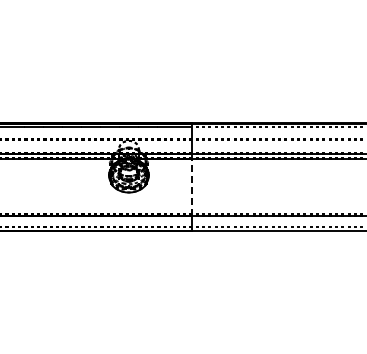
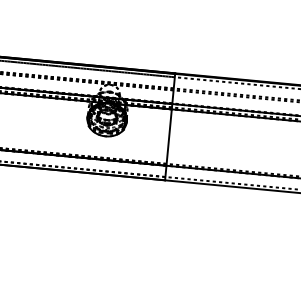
line: (192, 187) -> (169, 137), dashed -> solid

